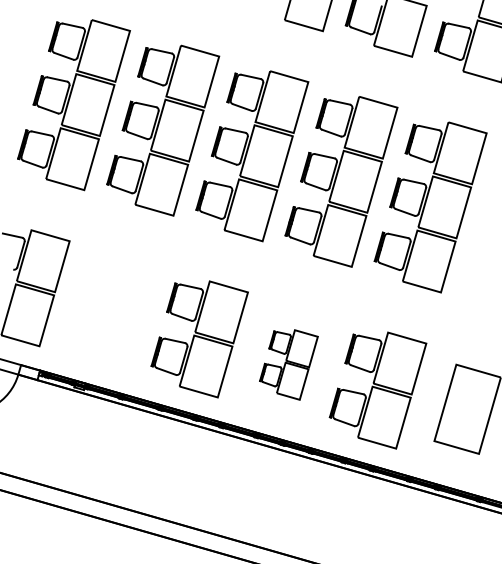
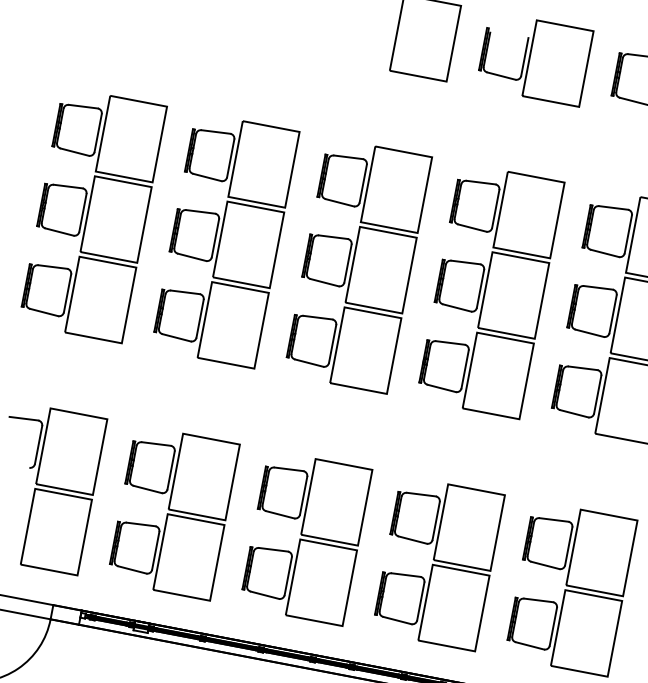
part: (110, 313) -> (176, 518), added
part: (288, 364) -> (440, 568), size x1.67

